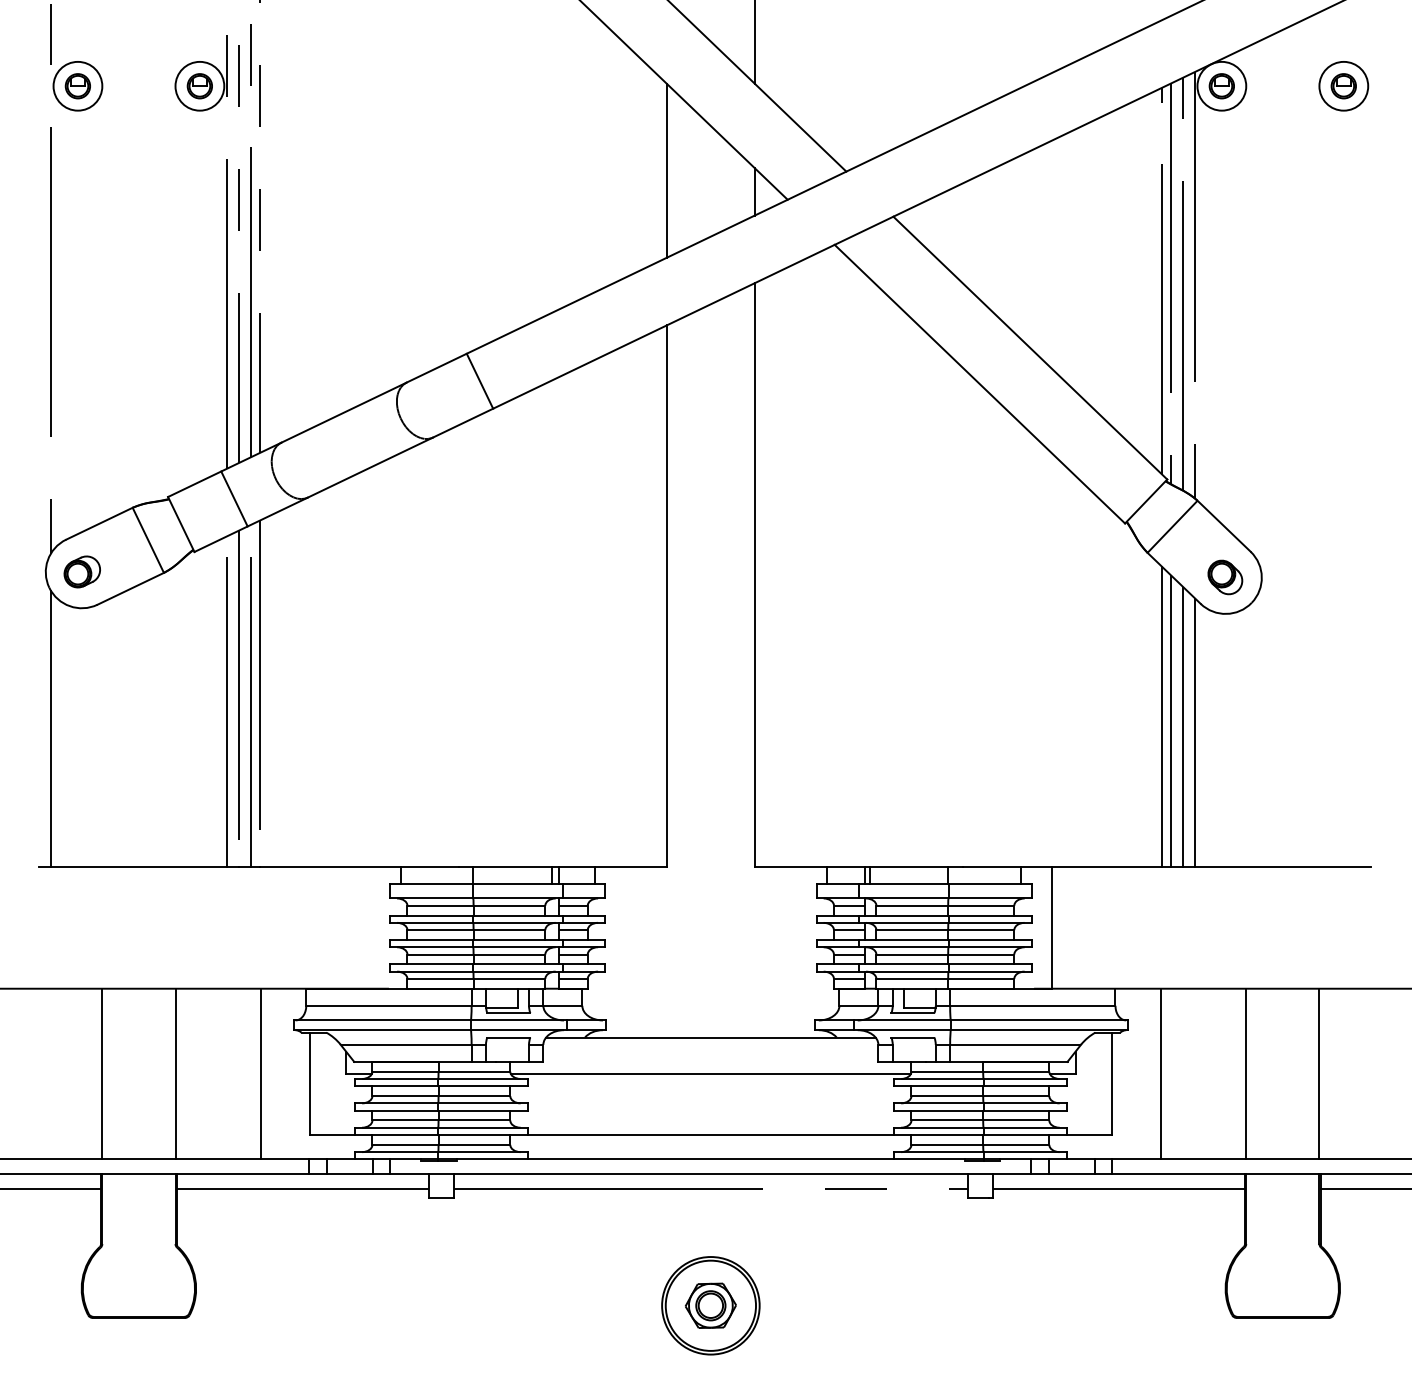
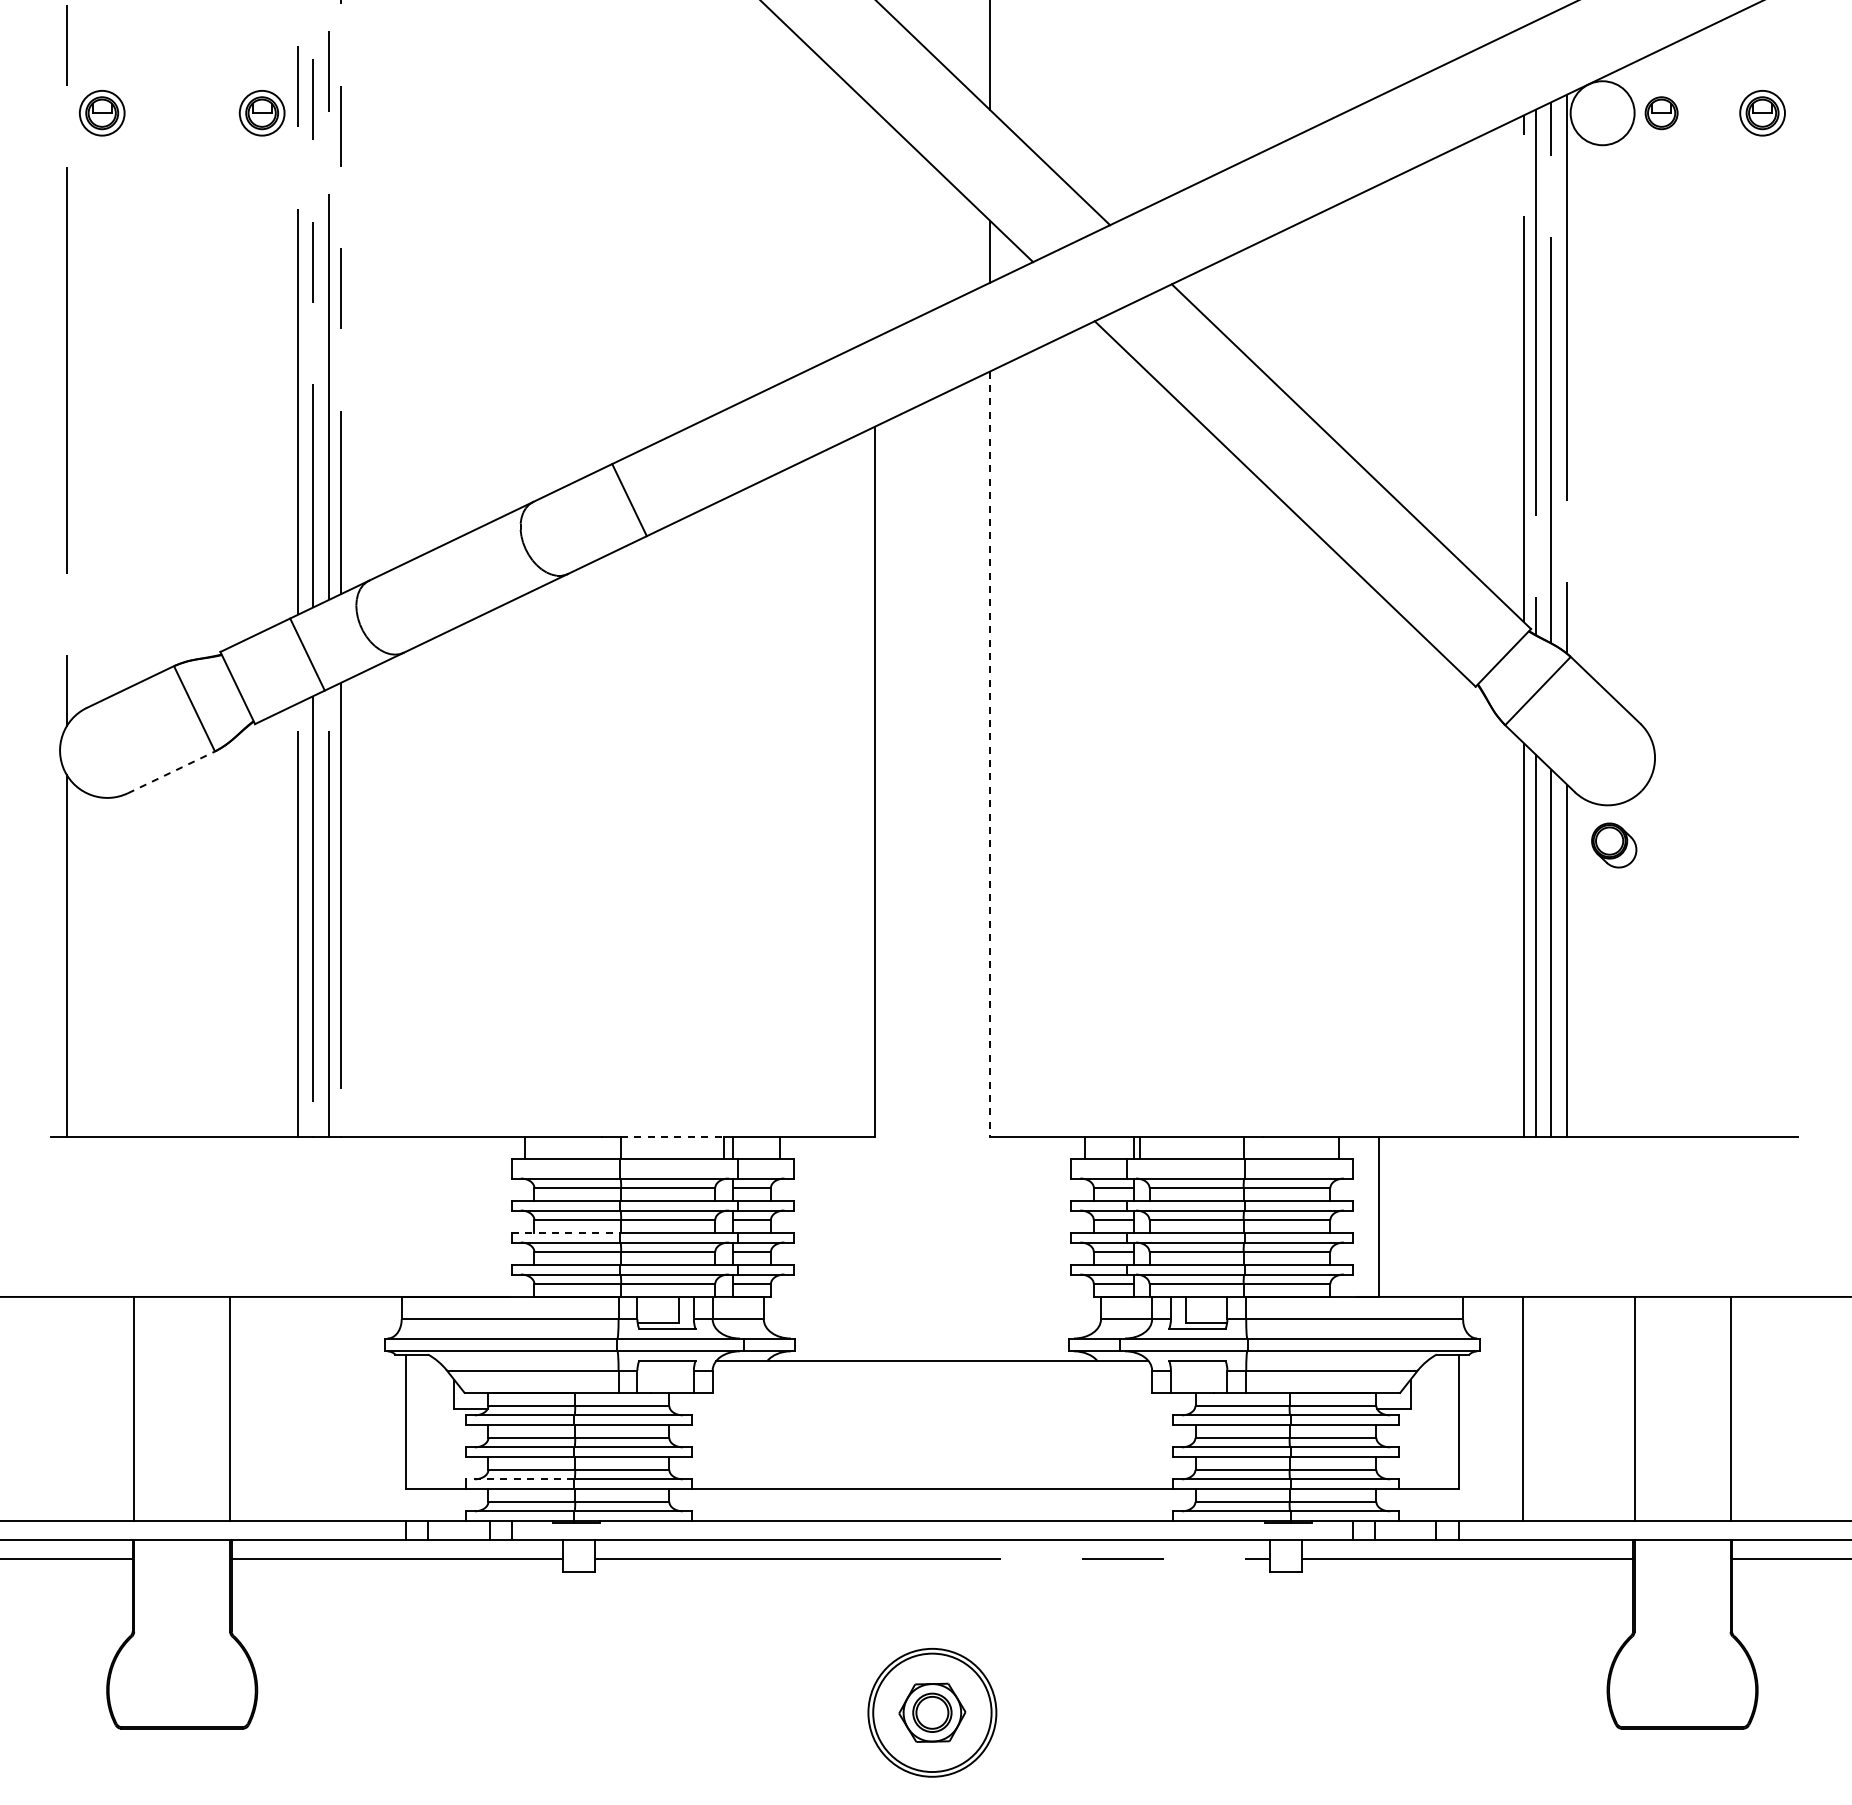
circle: (78, 86) -> (102, 113), size x0.7
circle: (200, 86) -> (262, 113), size x0.7
part: (1221, 86) -> (1661, 113), moved
circle: (1343, 86) -> (1762, 113), size x0.7
line: (666, 171) -> (874, 224), removed
part: (81, 572) -> (107, 750), removed
line: (754, 575) -> (989, 754), solid -> dashed
part: (1225, 577) -> (1614, 845), moved
line: (130, 588) -> (171, 772), solid -> dashed
line: (512, 866) -> (672, 1136), solid -> dashed
line: (431, 939) -> (566, 1232), solid -> dashed
line: (261, 1073) -> (342, 1408), removed
line: (710, 1073) -> (932, 1408), removed
line: (396, 1127) -> (519, 1479), solid -> dashed

